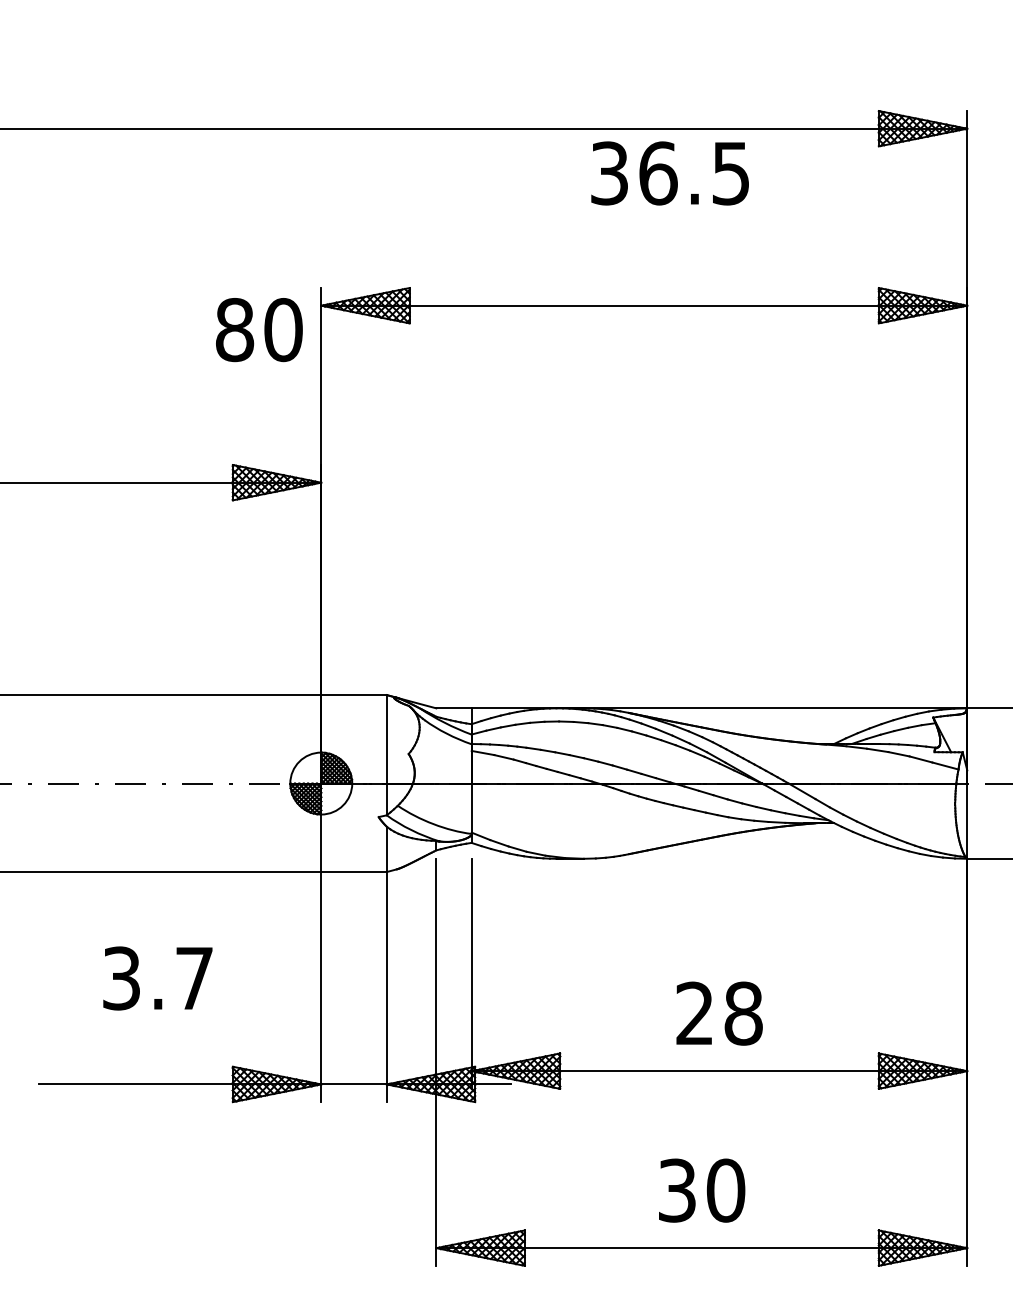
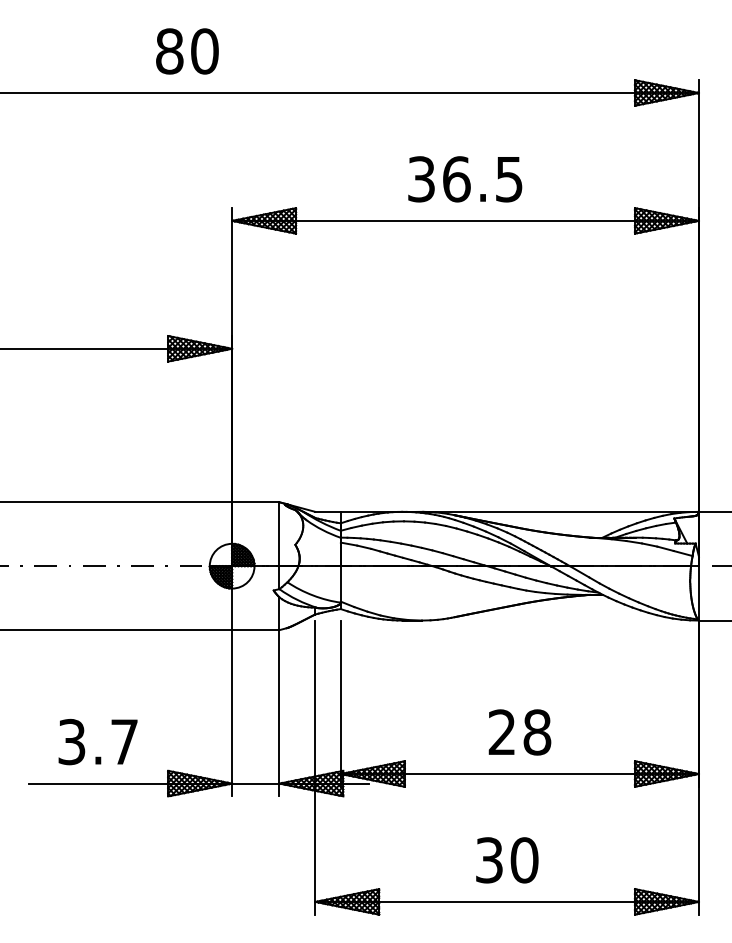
text: (670, 173) -> (465, 179), moved
text: (259, 330) -> (187, 51), moved
text: (157, 979) -> (97, 742), moved

